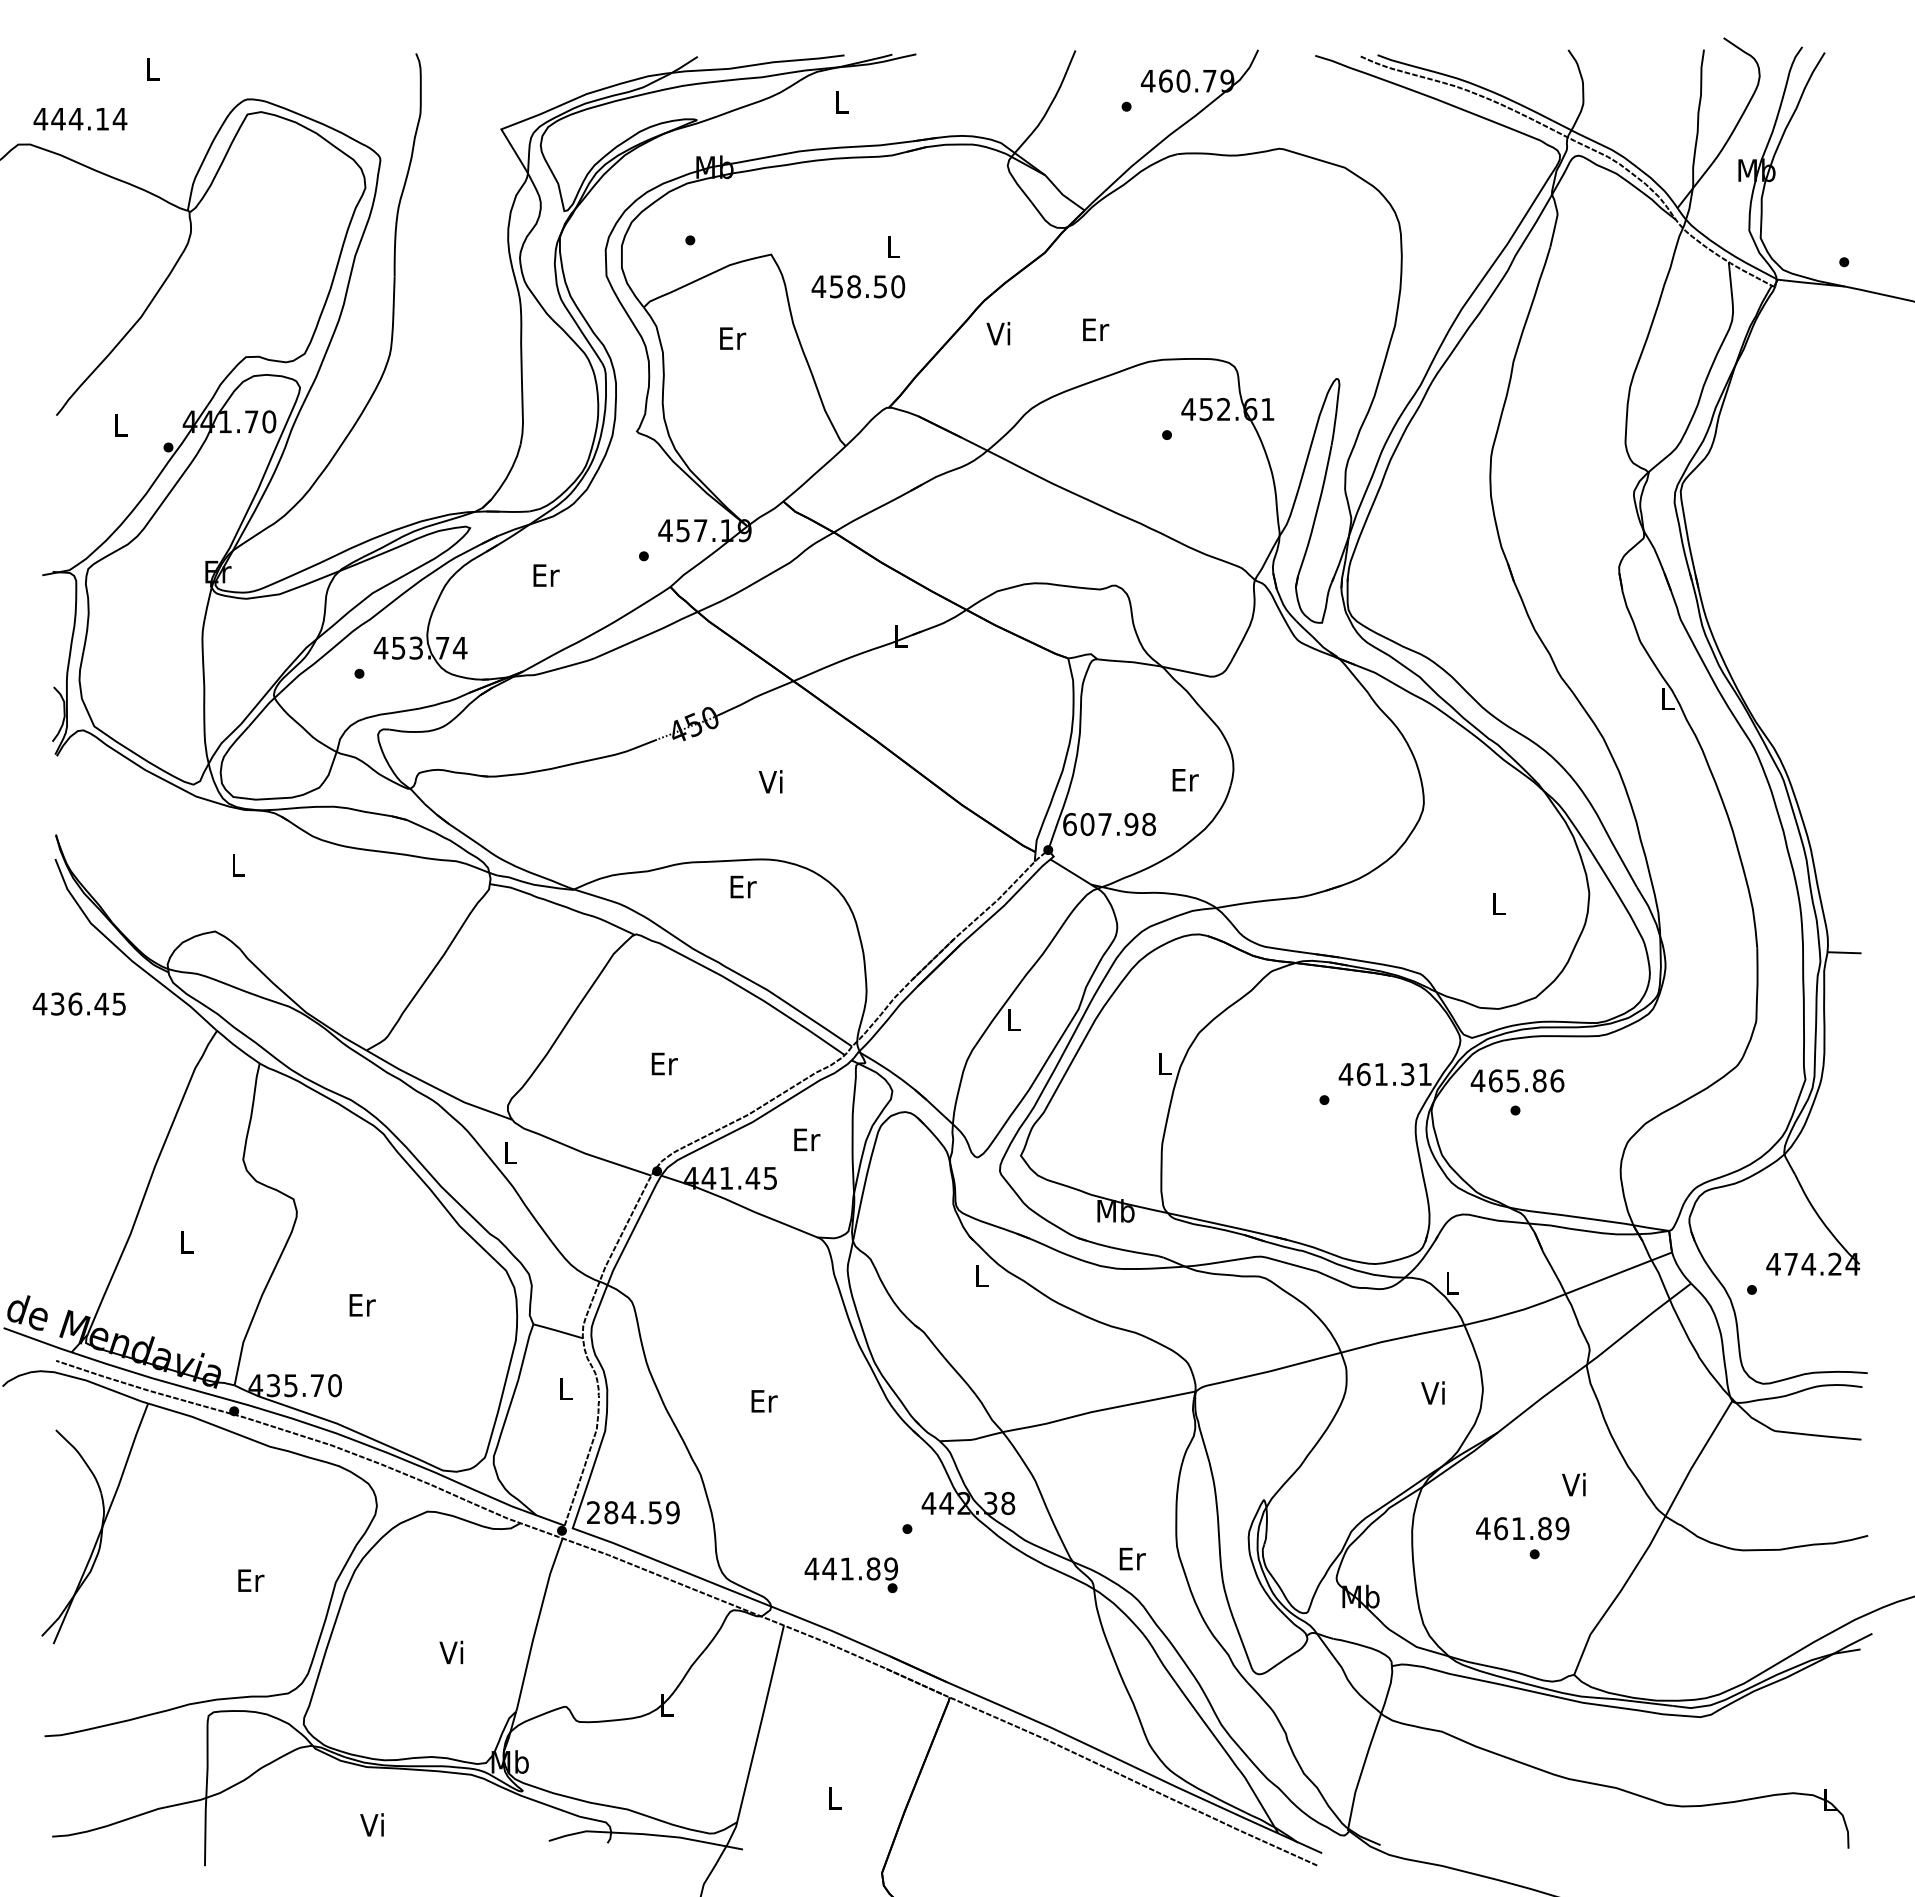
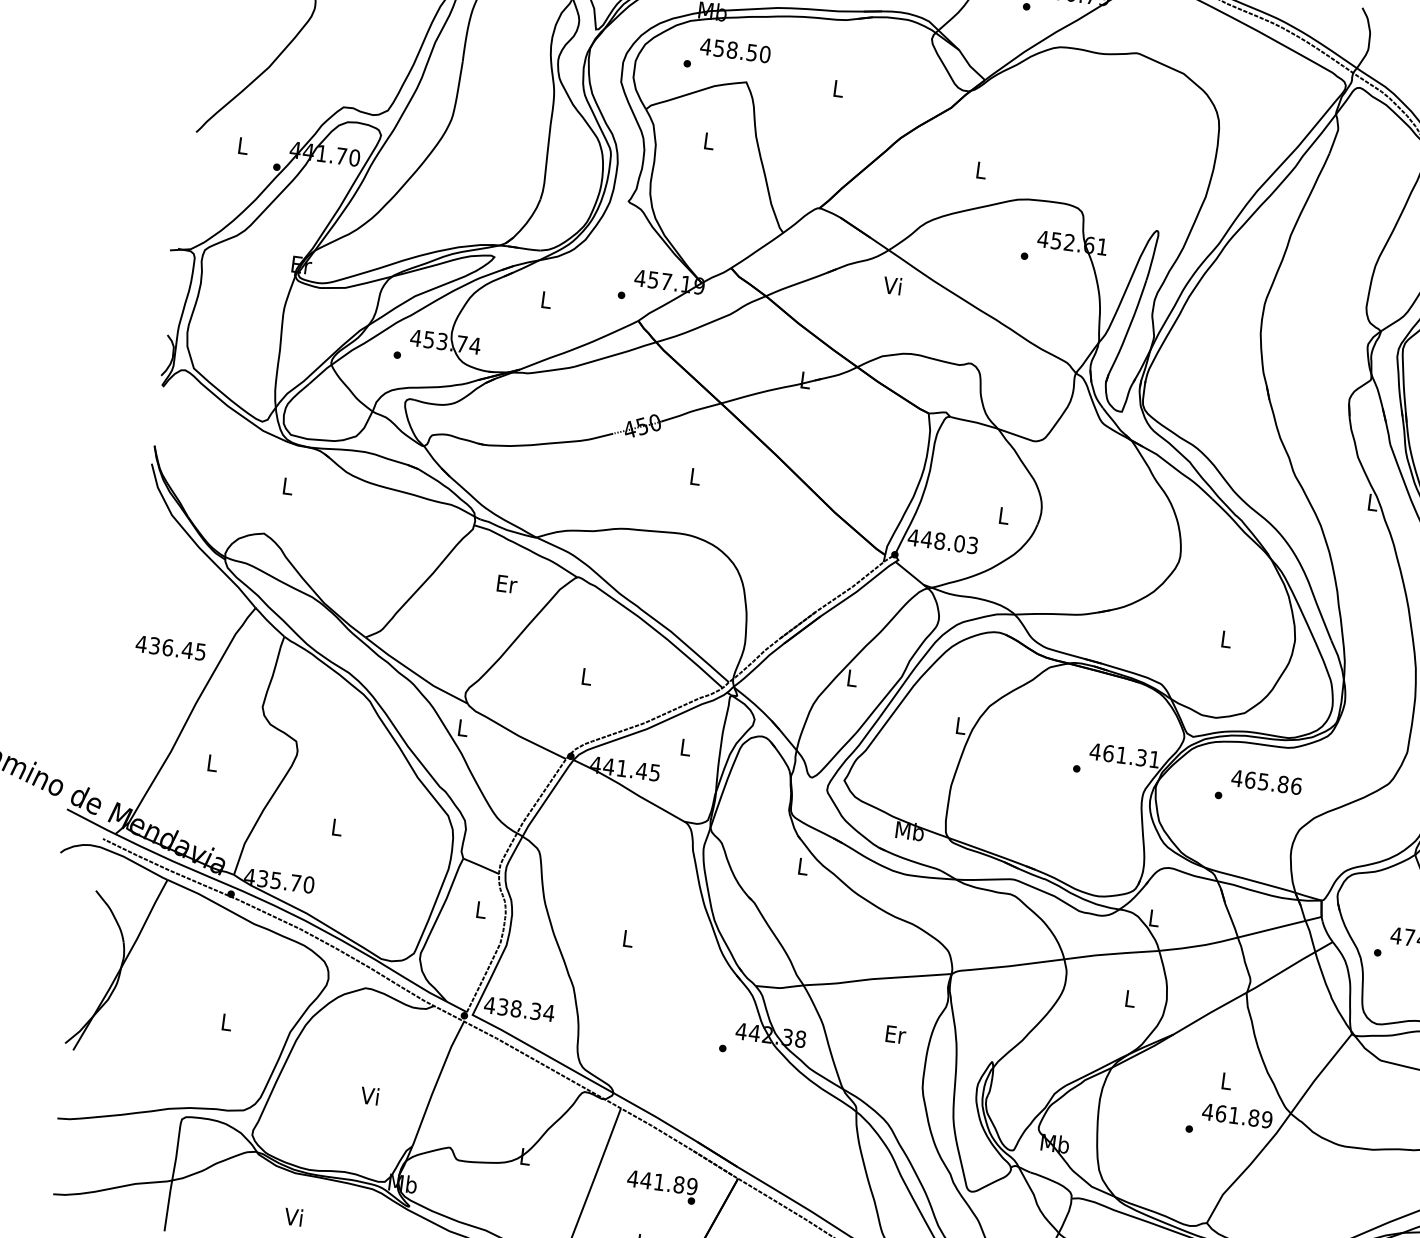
text: (858, 286) -> (735, 50), moved
text: (1096, 329) -> (982, 170), Er -> L
text: (998, 333) -> (892, 285), moved
text: (733, 338) -> (709, 141), Er -> L
text: (546, 575) -> (546, 300), Er -> L
text: (1185, 780) -> (1004, 516), Er -> L
text: (770, 781) -> (694, 476), Vi -> L
text: (1108, 824) -> (942, 541), 607.98 -> 448.03
text: (743, 886) -> (507, 583), moved
text: (78, 1003) -> (170, 647), moved
text: (664, 1063) -> (587, 676), Er -> L
text: (1517, 1080) -> (1266, 781), moved
text: (807, 1139) -> (686, 747), Er -> L
text: (362, 1305) -> (337, 827), Er -> L
text: (1432, 1392) -> (1128, 998), Vi -> L
text: (764, 1401) -> (628, 939), Er -> L
text: (1573, 1484) -> (1225, 1080), Vi -> L
text: (633, 1512) -> (519, 1009), 284.59 -> 438.34
text: (1522, 1528) -> (1237, 1115), moved
text: (1132, 1558) -> (895, 1034), moved
text: (850, 1575) -> (661, 1187), moved
text: (251, 1580) -> (227, 1022), Er -> L

